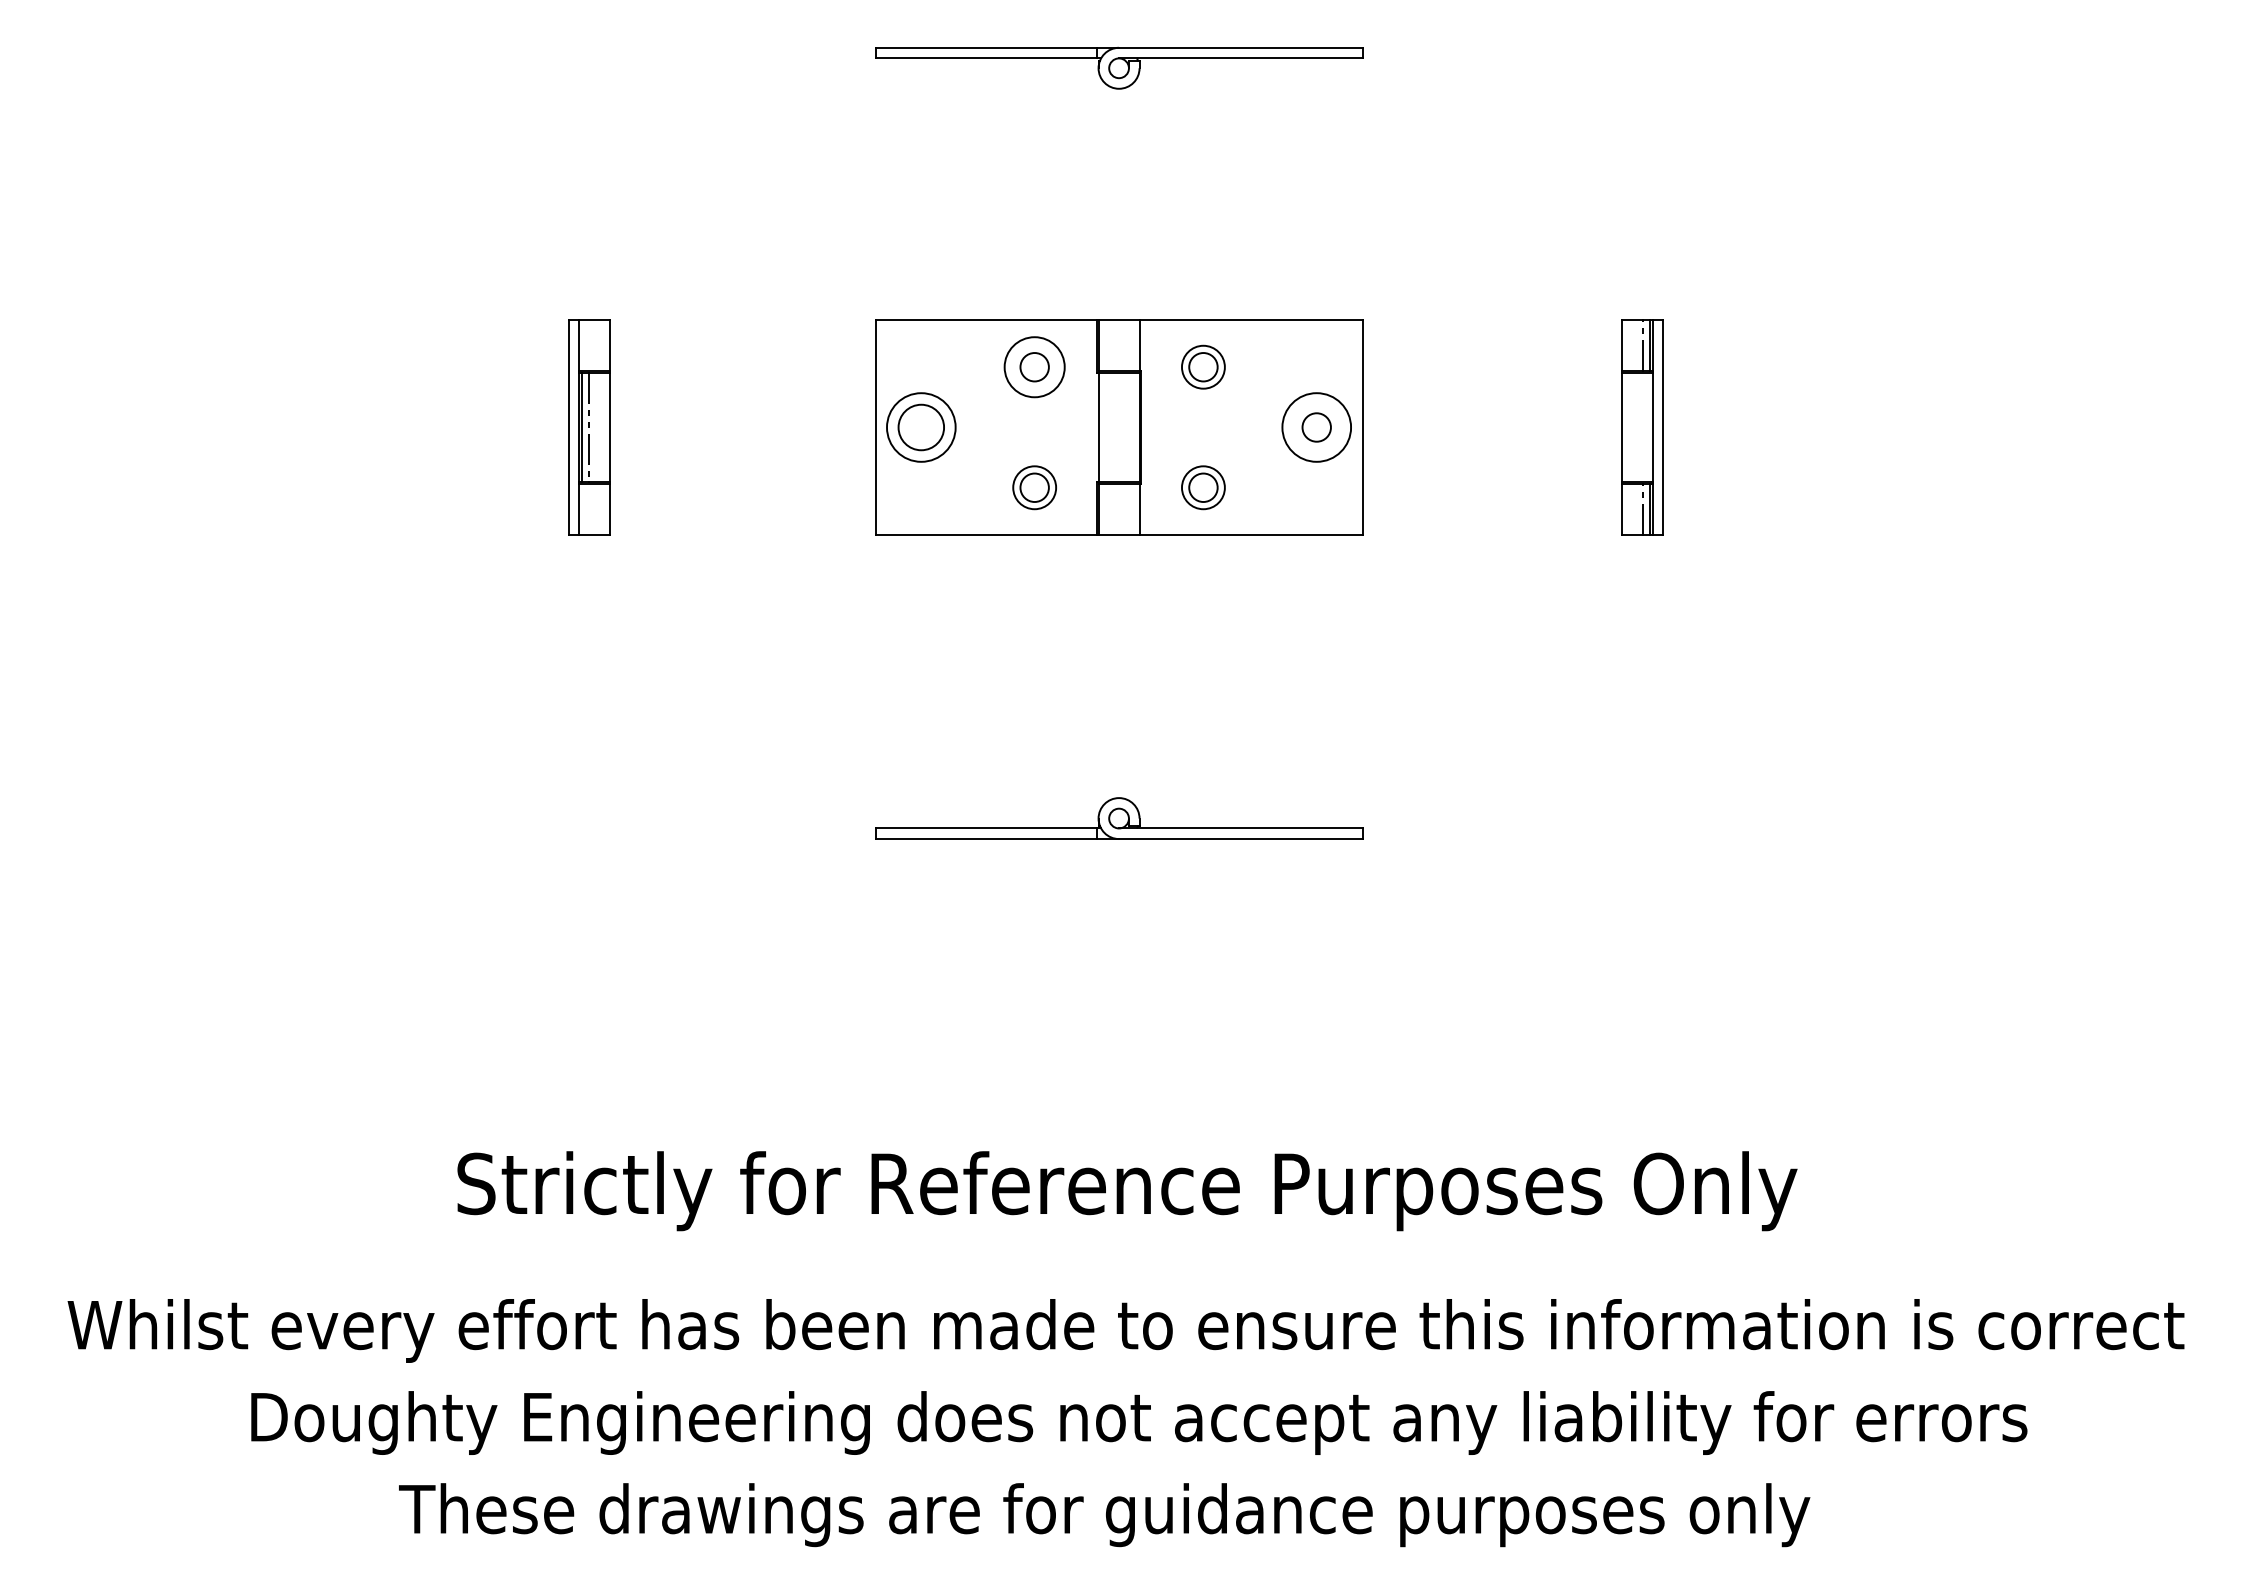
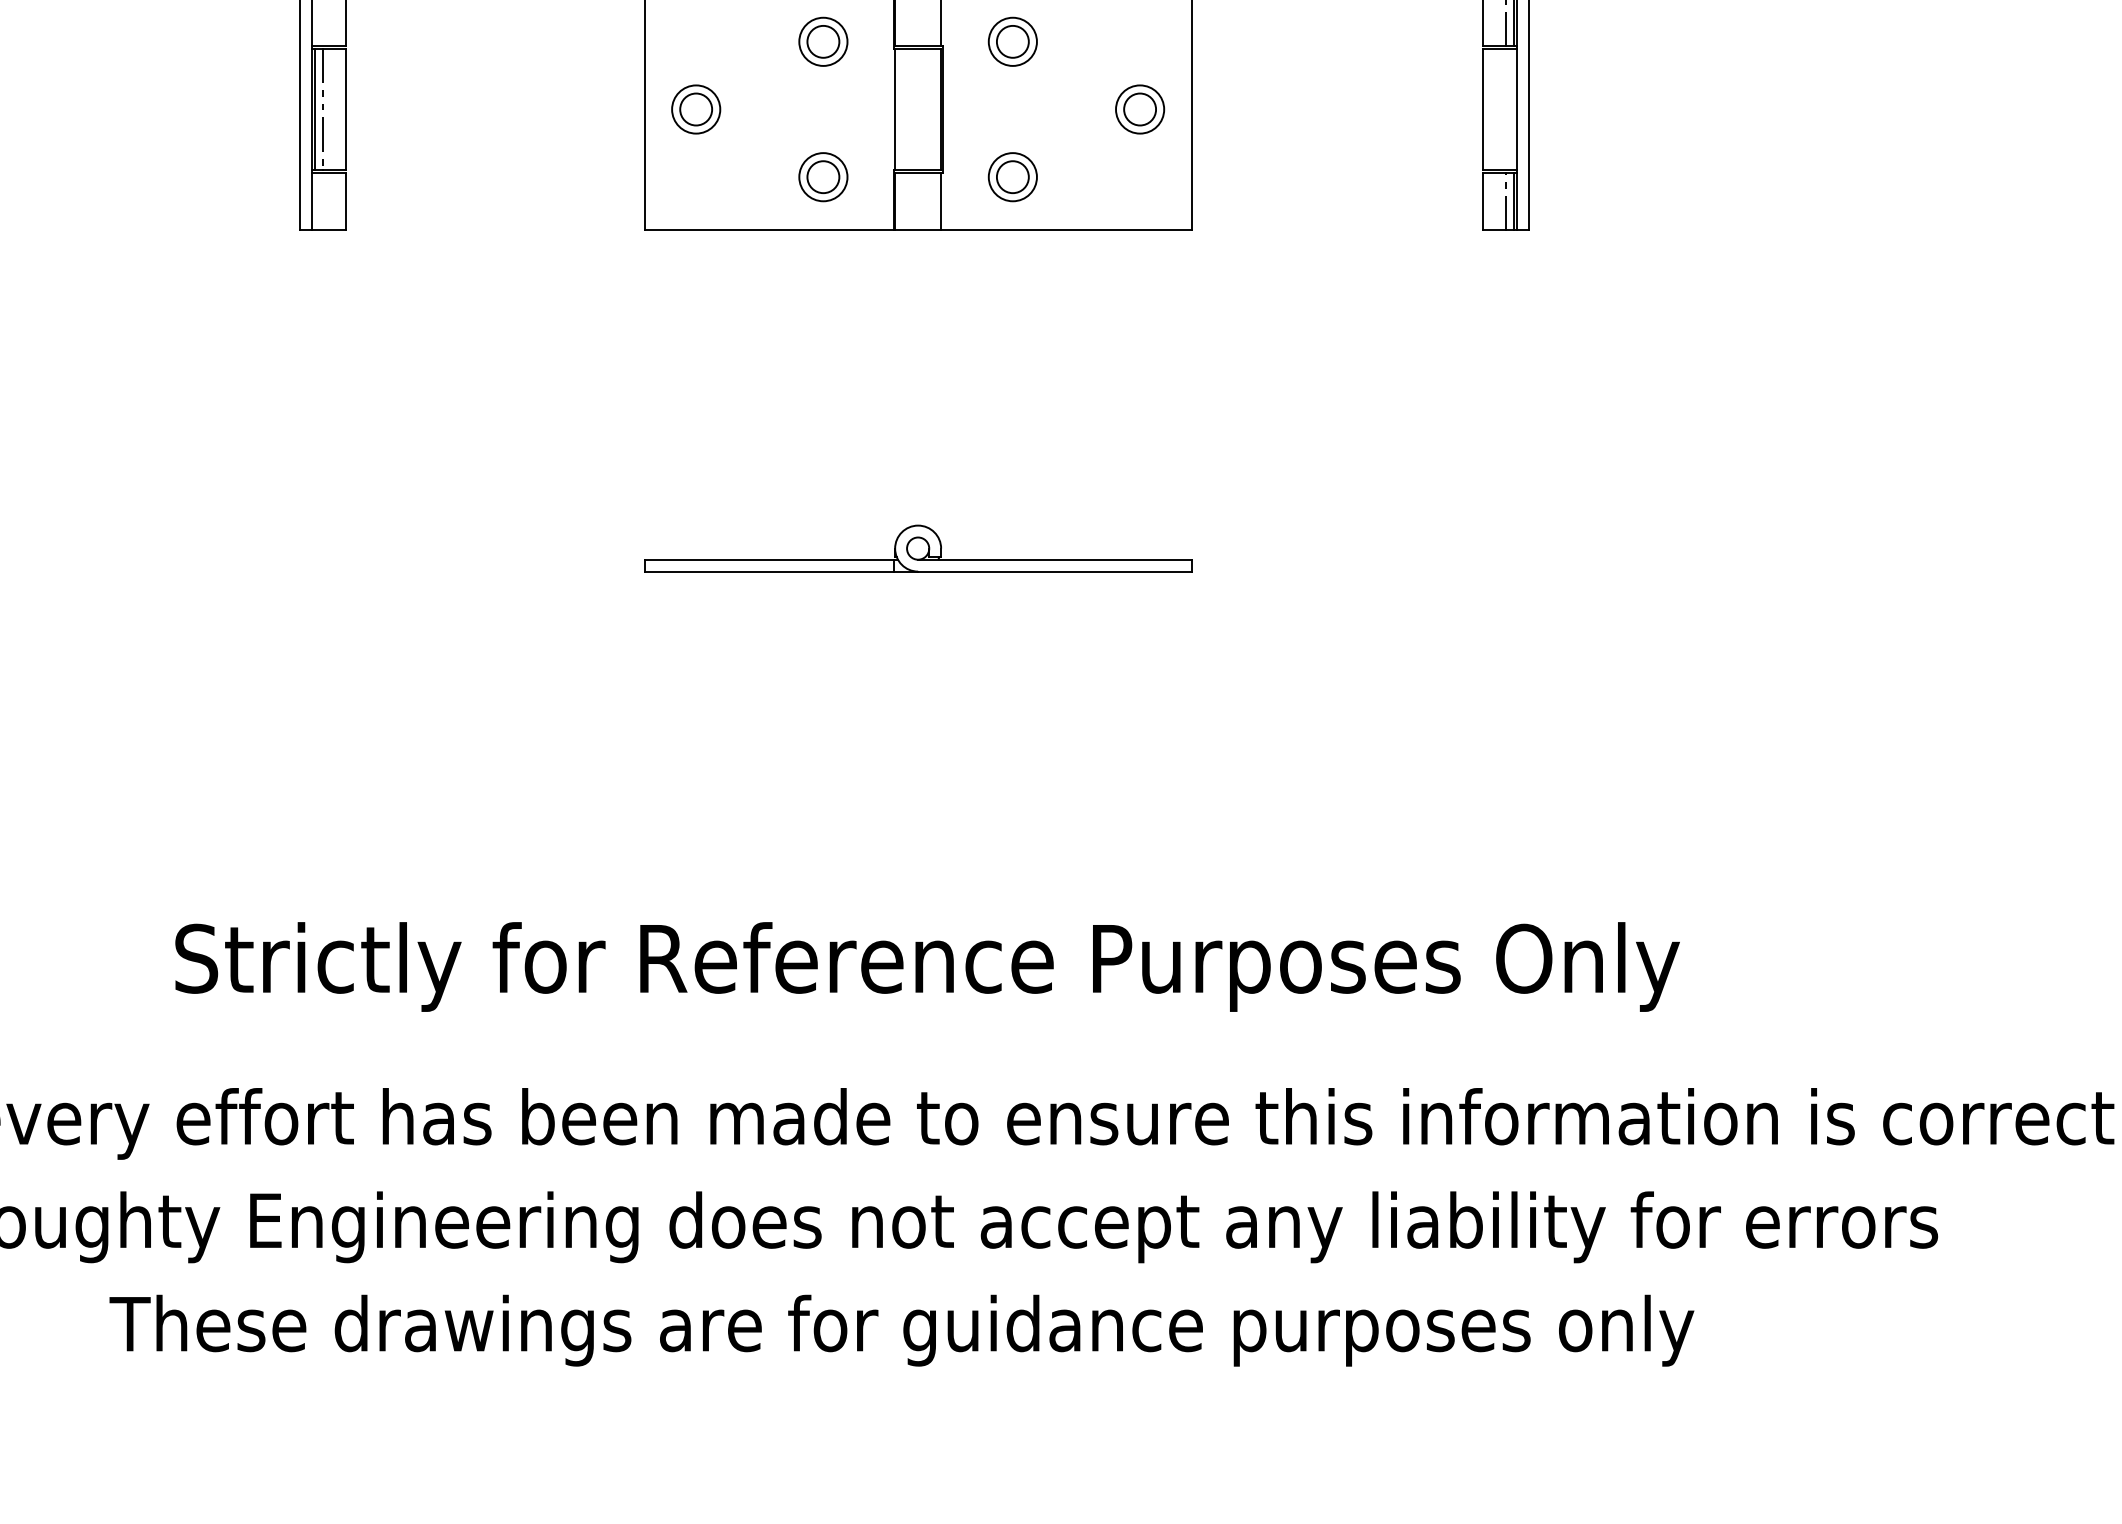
circle: (1034, 366) -> (823, 41), size x0.71
part: (921, 427) -> (696, 109), size x0.62
circle: (1316, 427) -> (1139, 109), size x0.62

